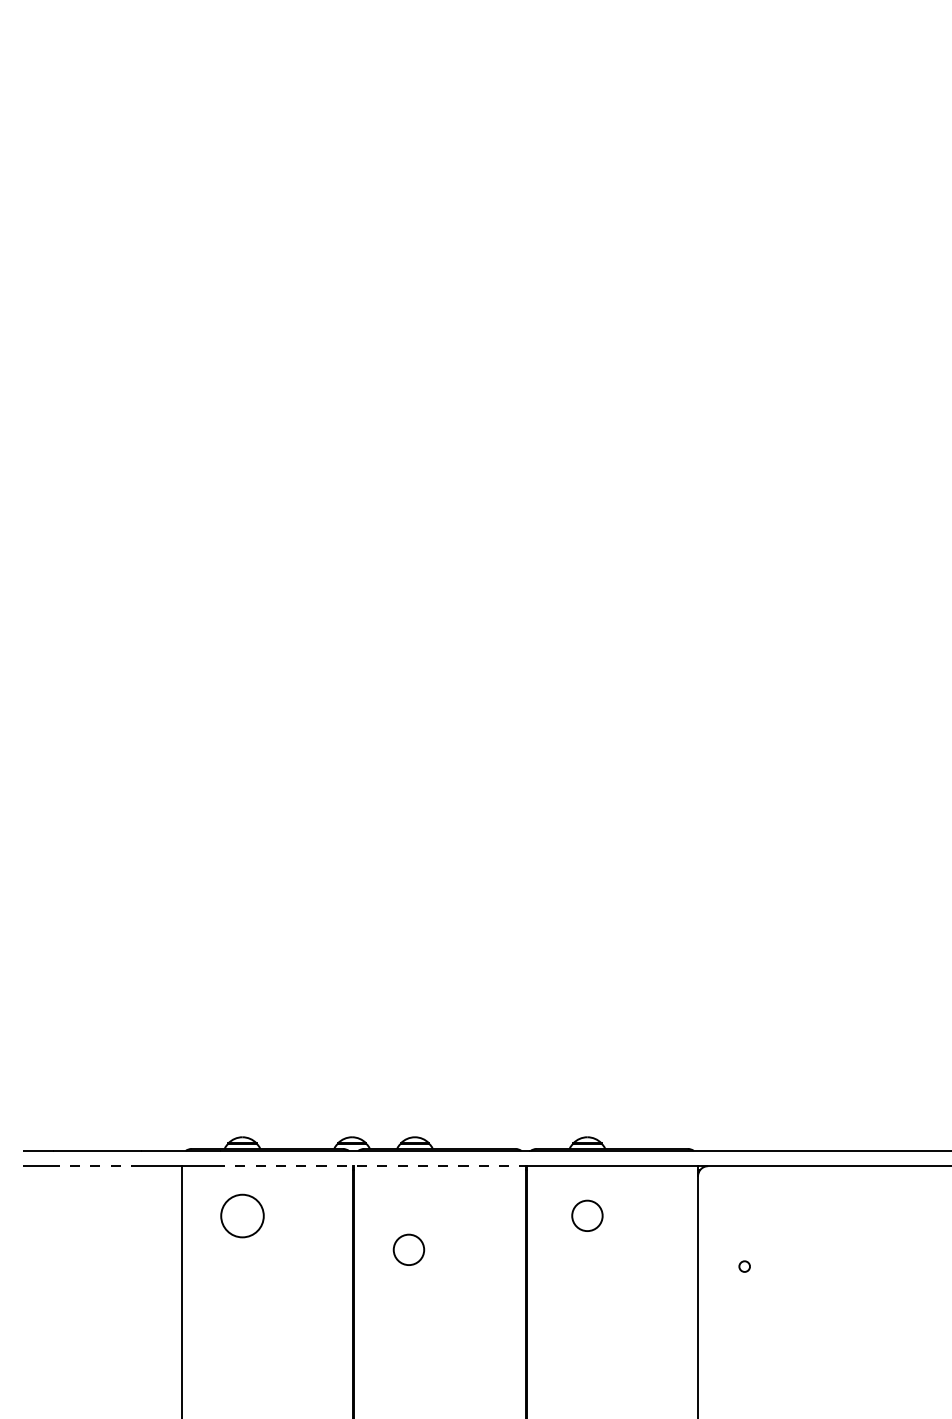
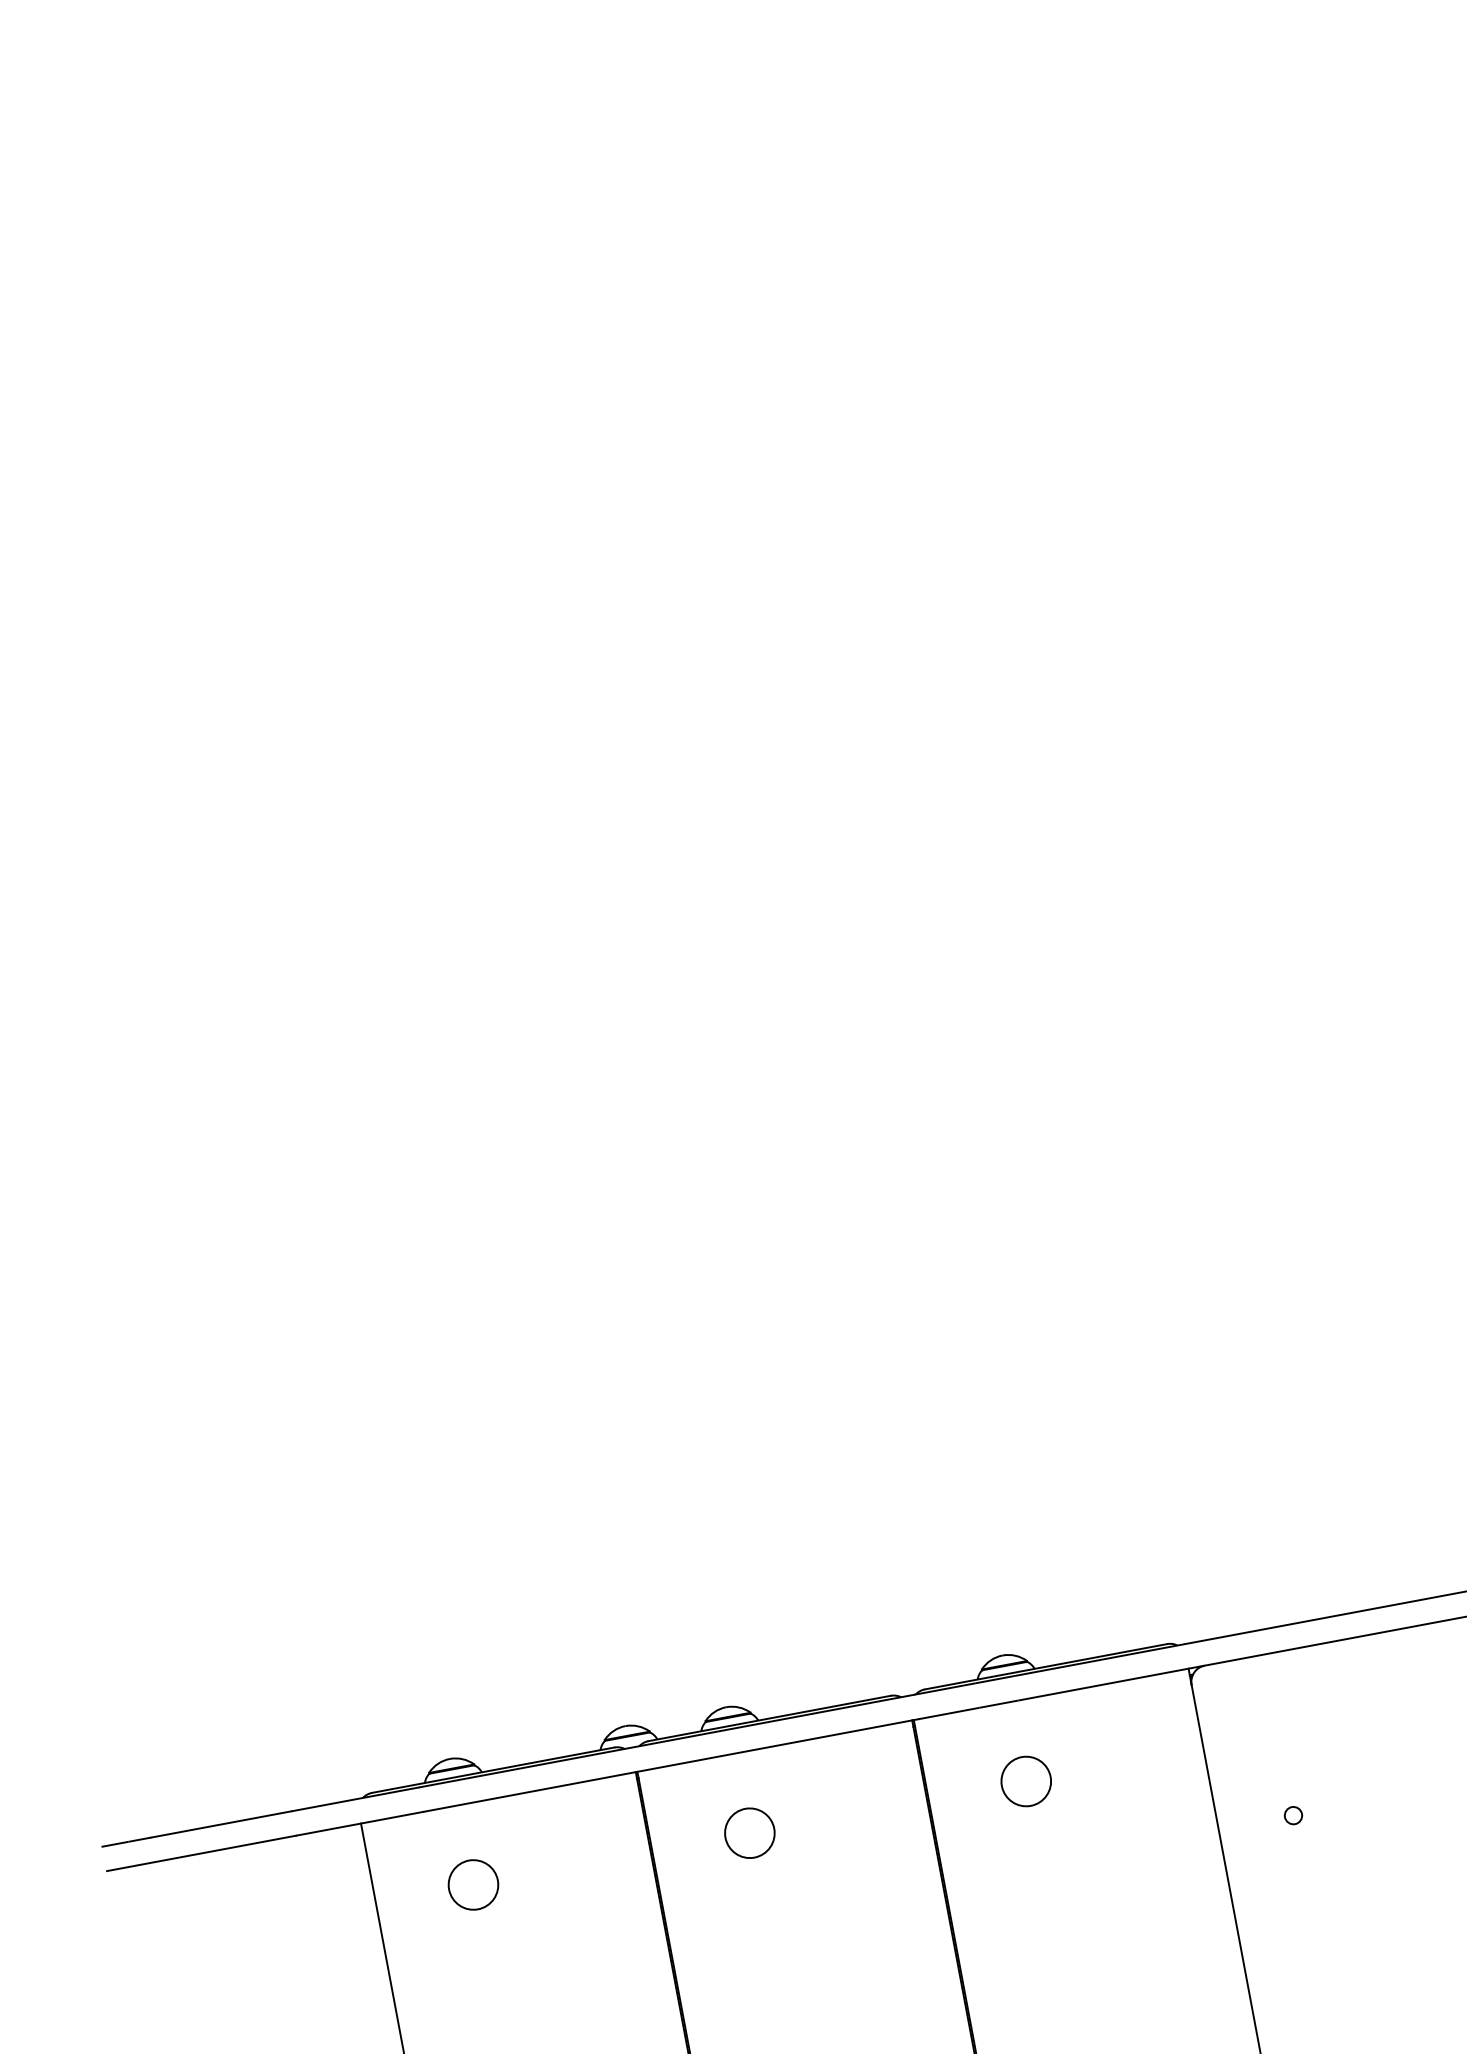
line: (97, 1166) -> (226, 1849), dashed -> solid
line: (374, 1166) -> (670, 1766), dashed -> solid
circle: (242, 1215) -> (473, 1884), size x0.71
circle: (408, 1249) -> (748, 1832), moved

